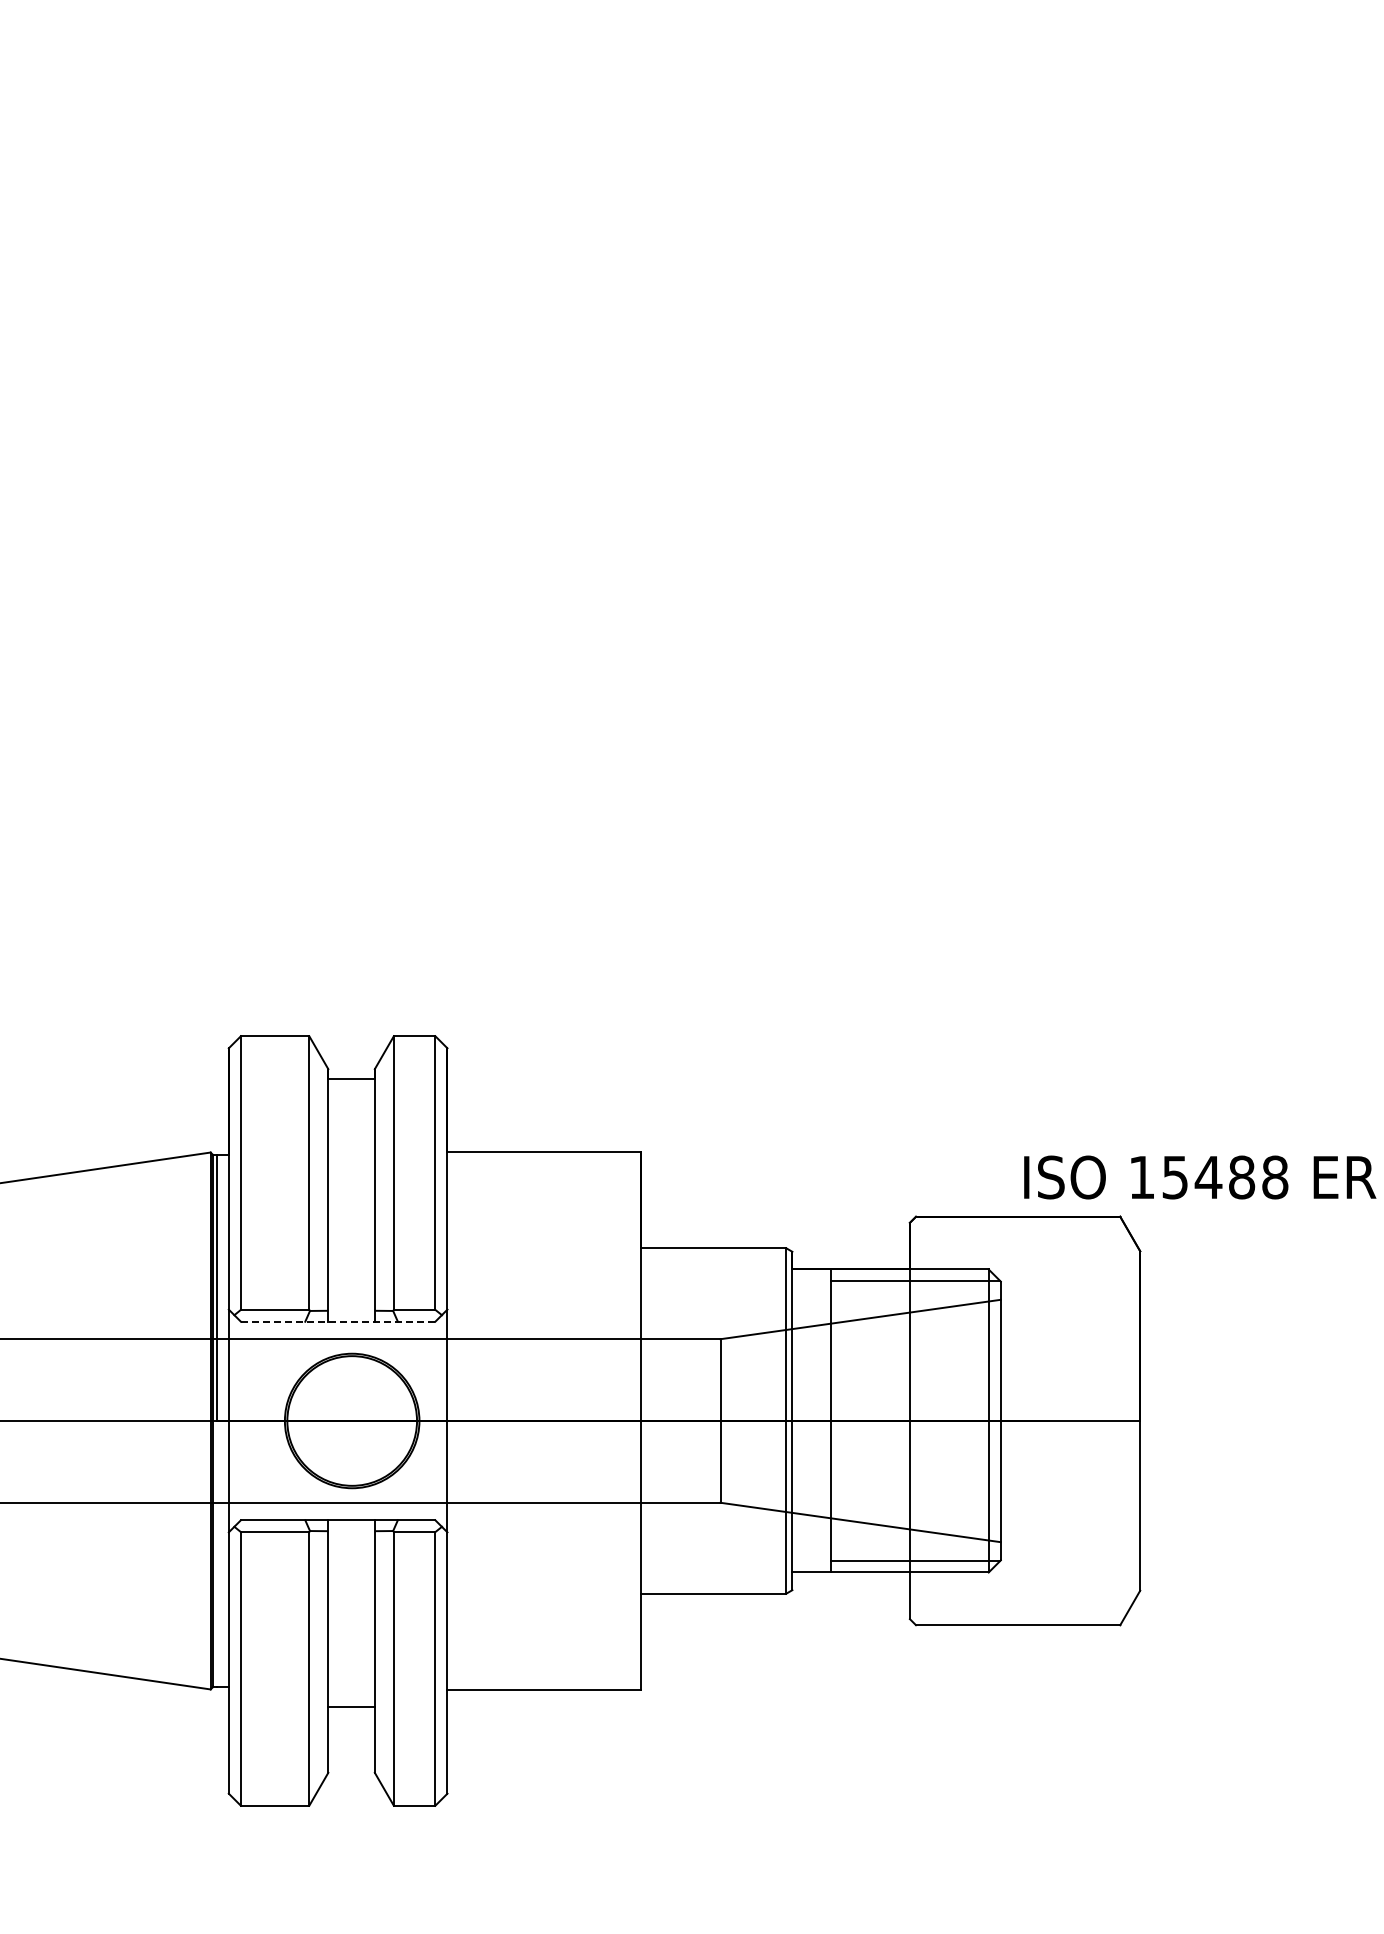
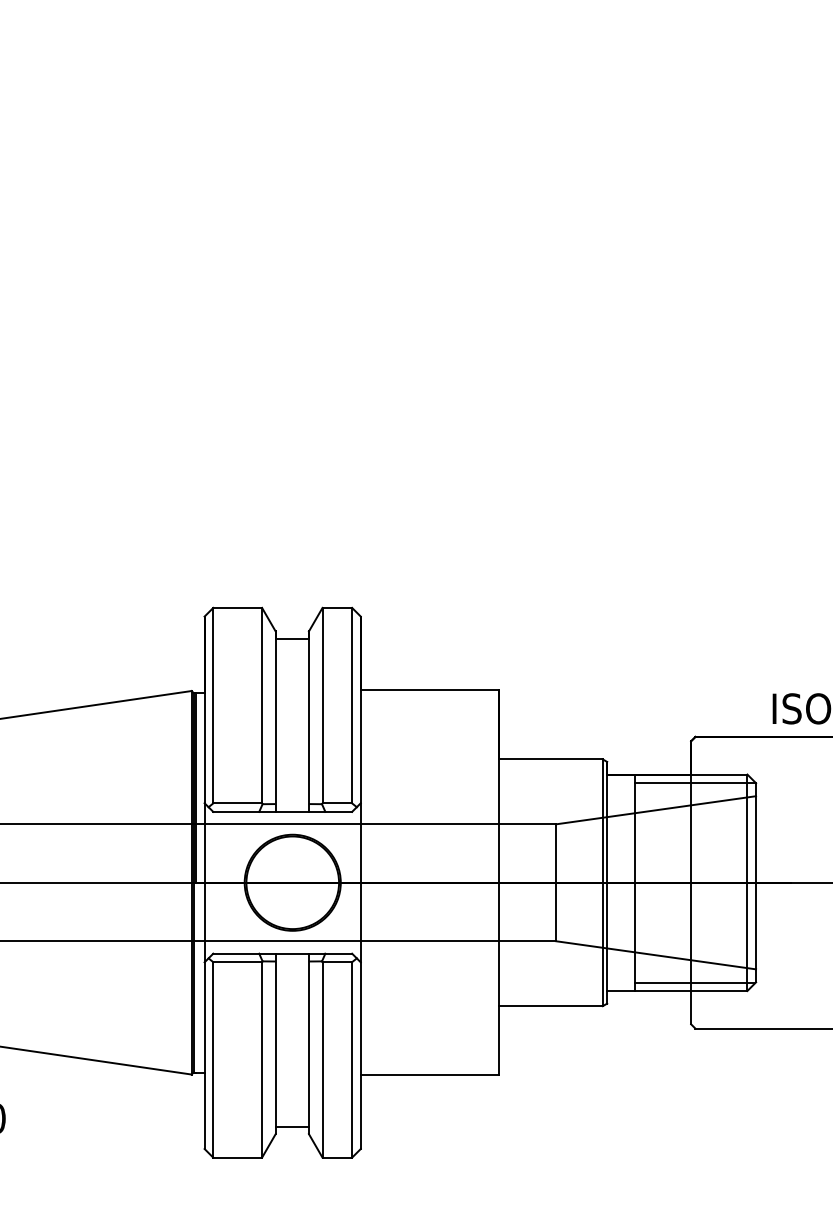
line: (338, 1321) -> (282, 811), dashed -> solid
line: (351, 1706) -> (292, 1126), moved

